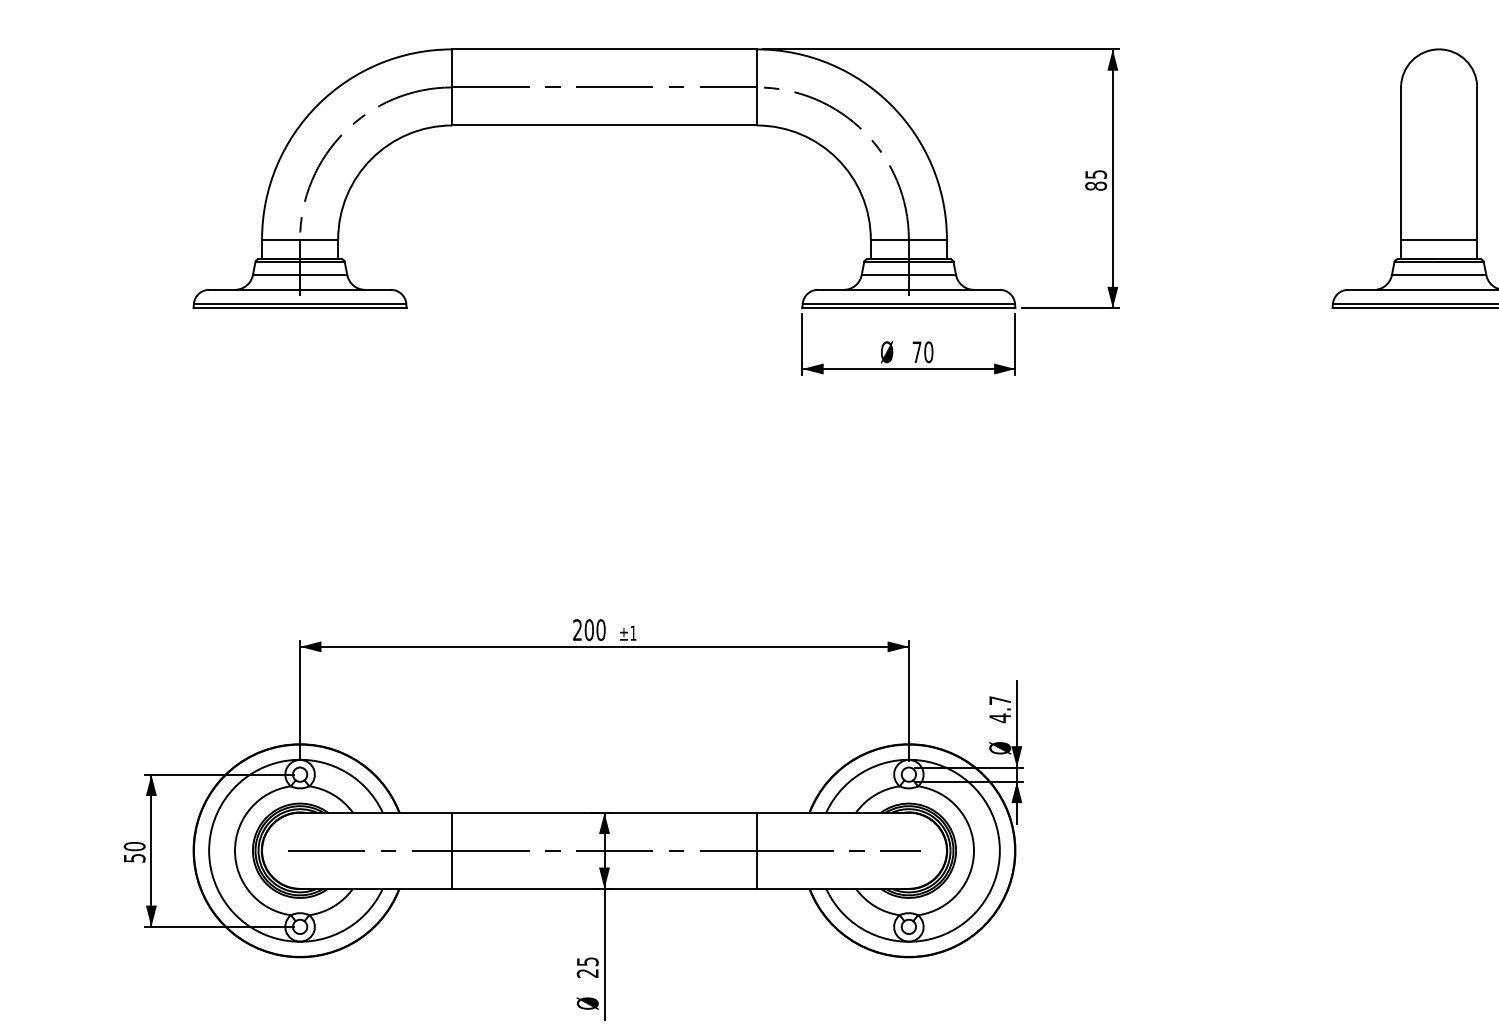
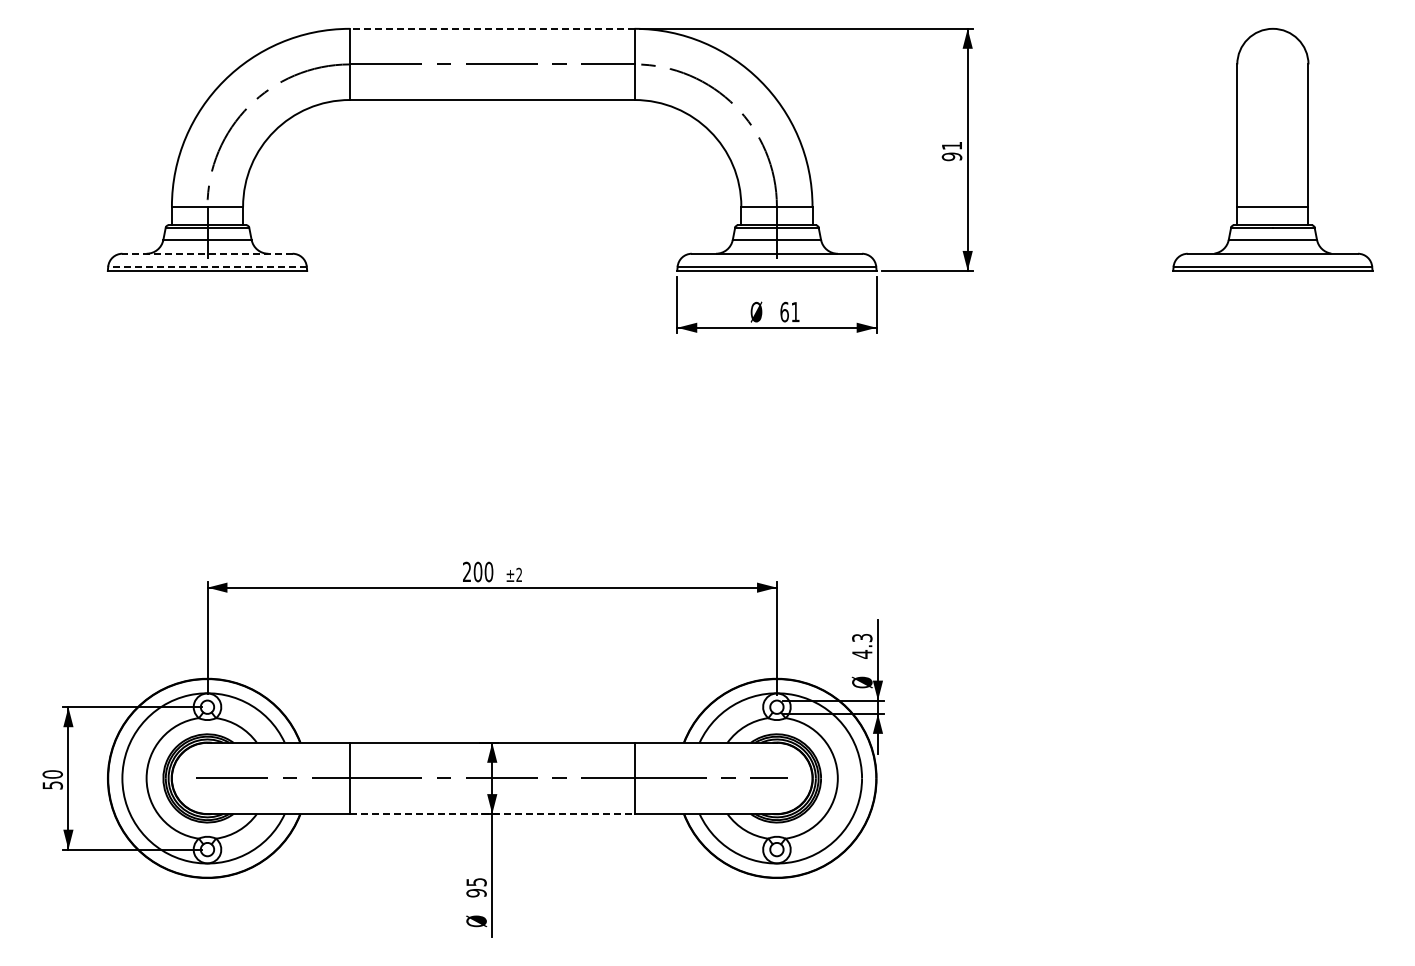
line: (603, 49) -> (491, 28), solid -> dashed
text: (1096, 180) -> (952, 151), 85 -> 91
line: (300, 289) -> (207, 253), solid -> dashed
line: (300, 303) -> (207, 266), solid -> dashed
text: (922, 351) -> (789, 311), 70 -> 61
text: (632, 632) -> (518, 574), ±1 -> ±2
text: (1000, 701) -> (862, 638), 4.7 -> 4.3
line: (604, 889) -> (492, 814), solid -> dashed
text: (587, 973) -> (476, 893), 25 -> 95

